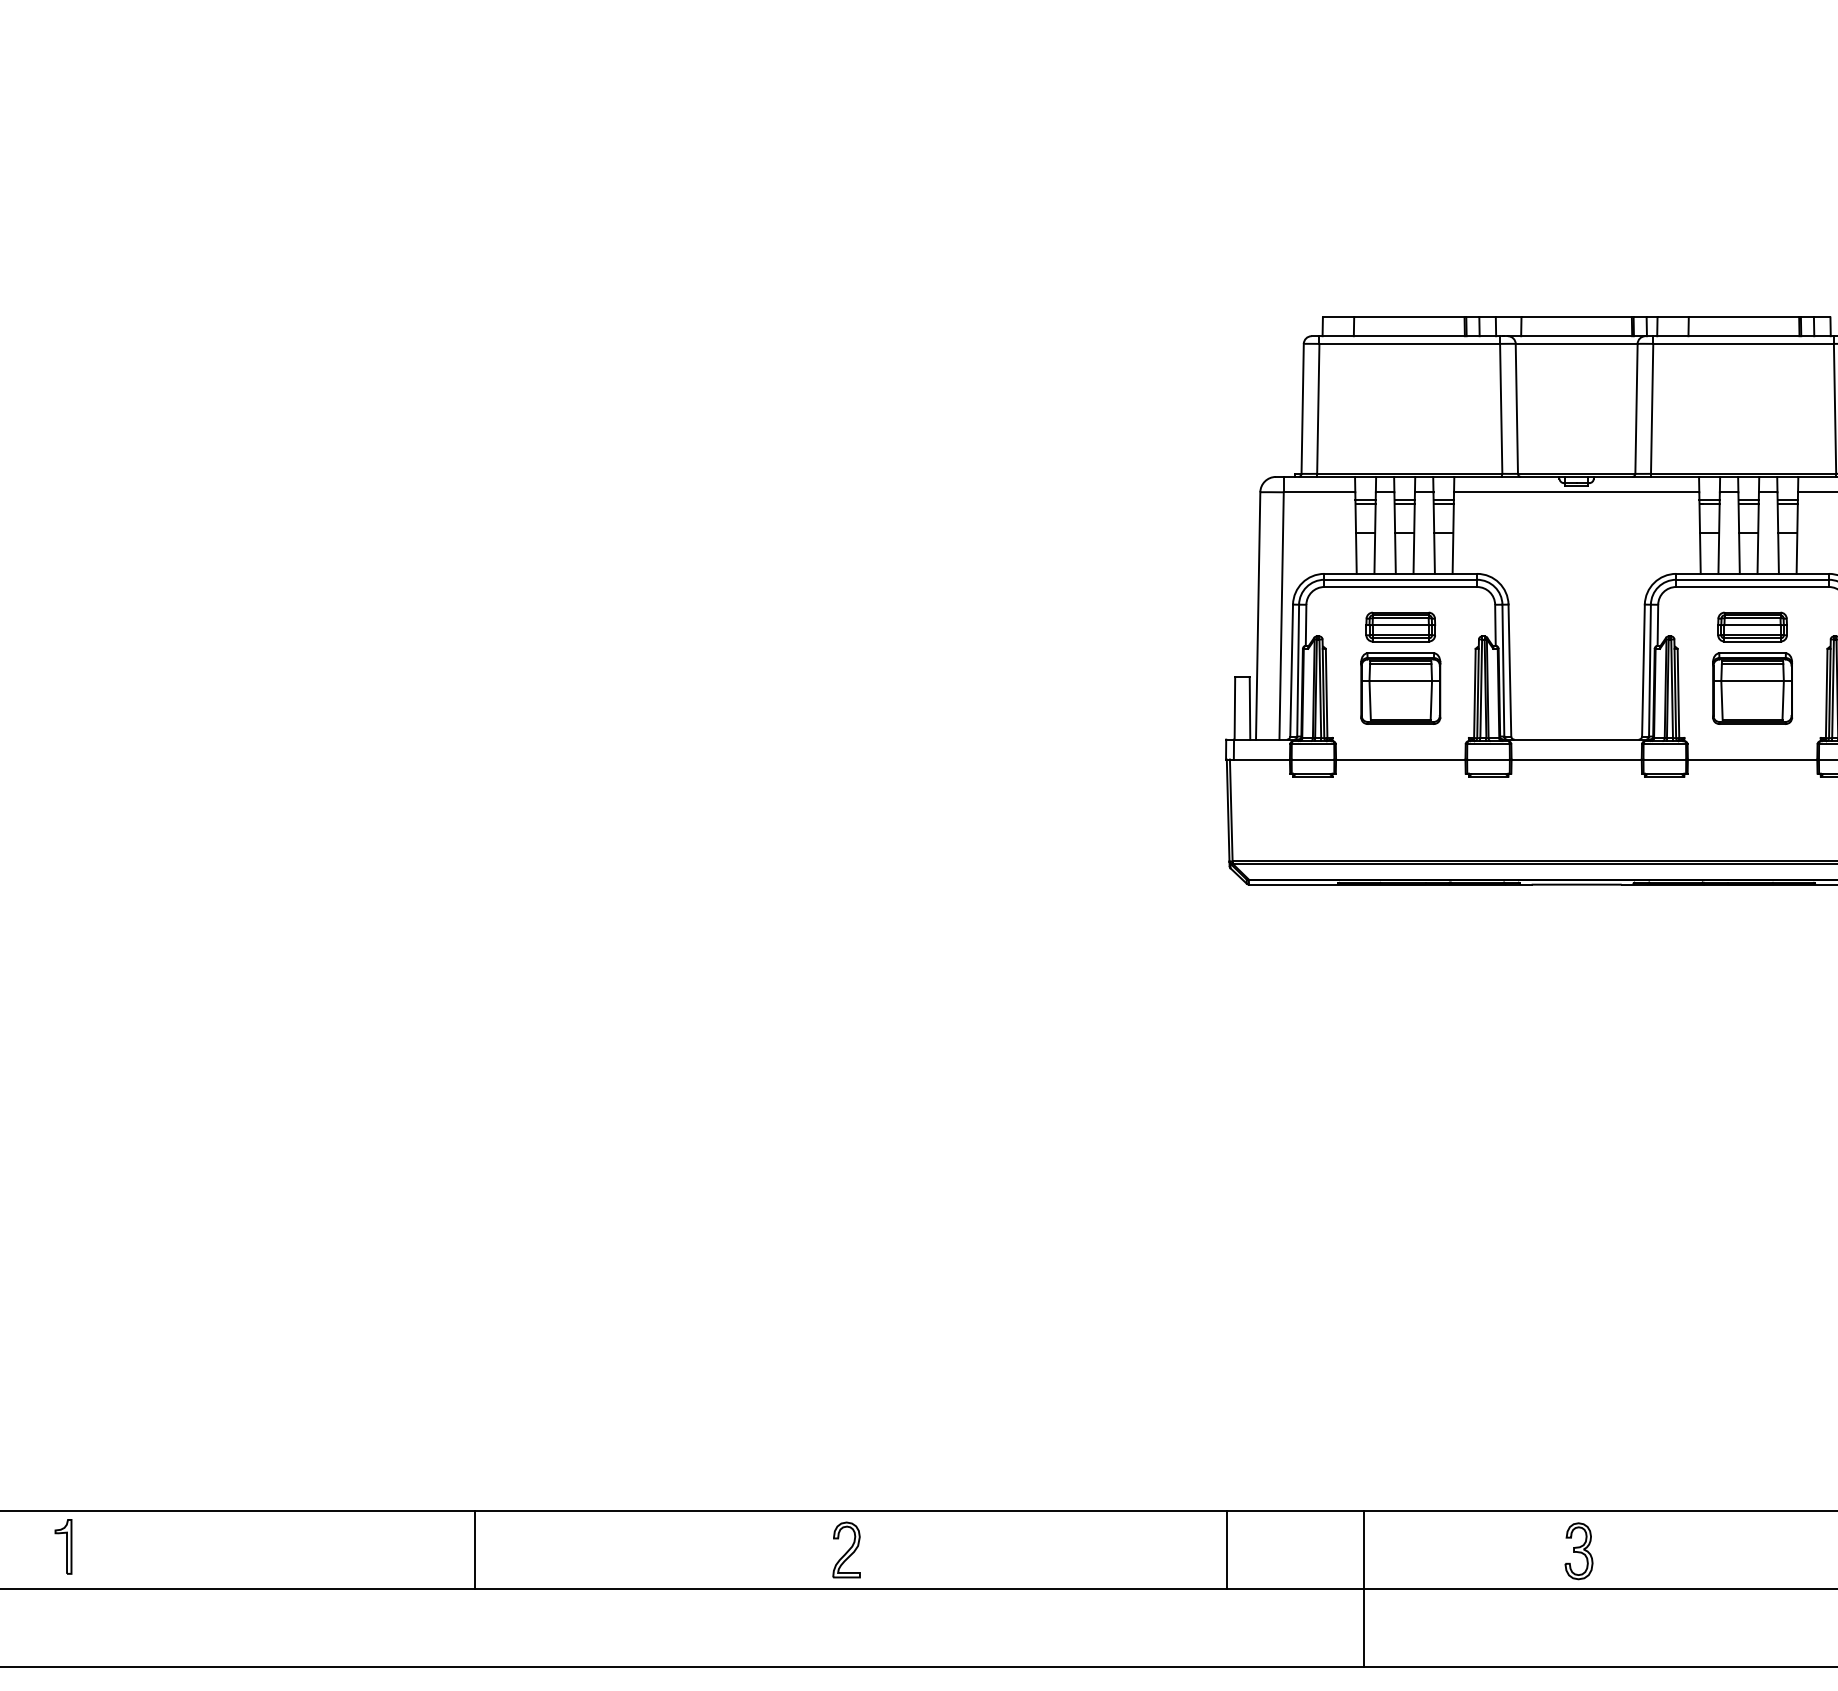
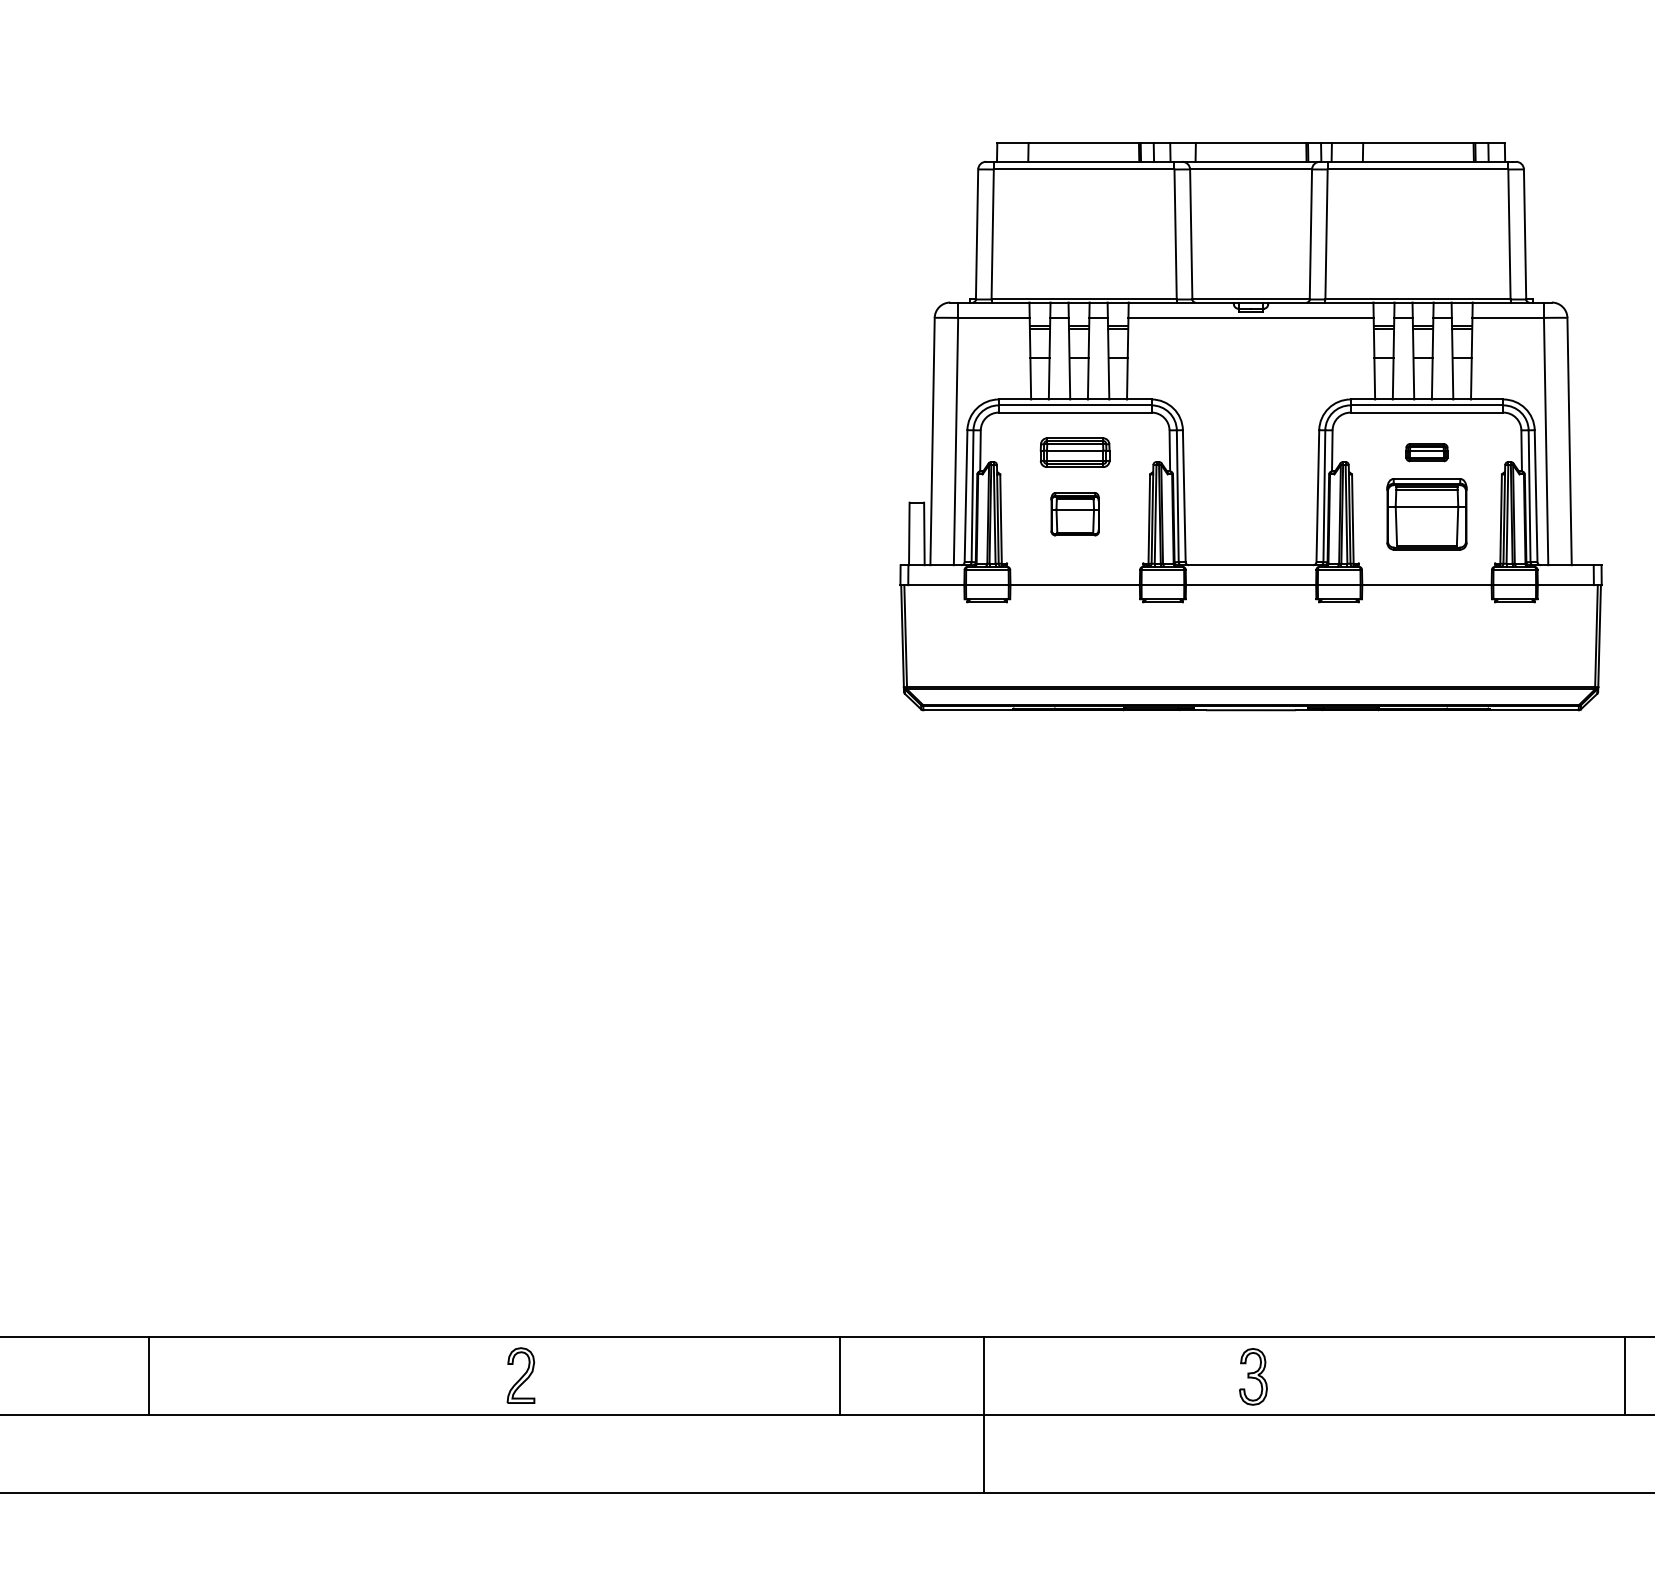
part: (1752, 626) -> (1426, 452), size x0.6
part: (1400, 688) -> (1074, 514), size x0.6
line: (1227, 1549) -> (839, 1375), moved
line: (1364, 1588) -> (983, 1414), moved

